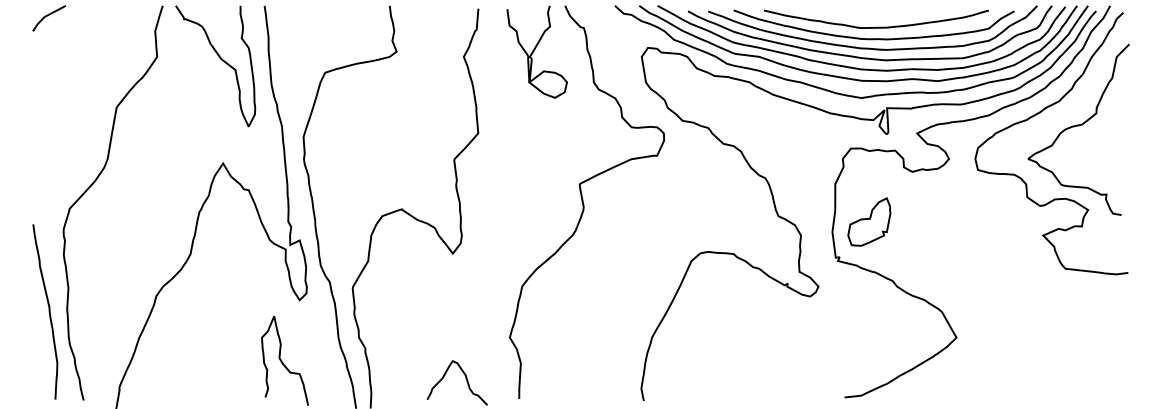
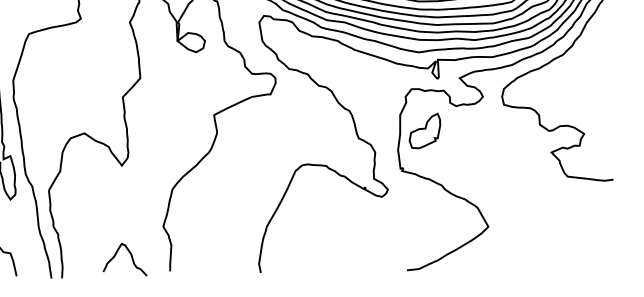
curve: (1078, 126) -> (577, 73), removed
part: (869, 221) -> (425, 130), moved

